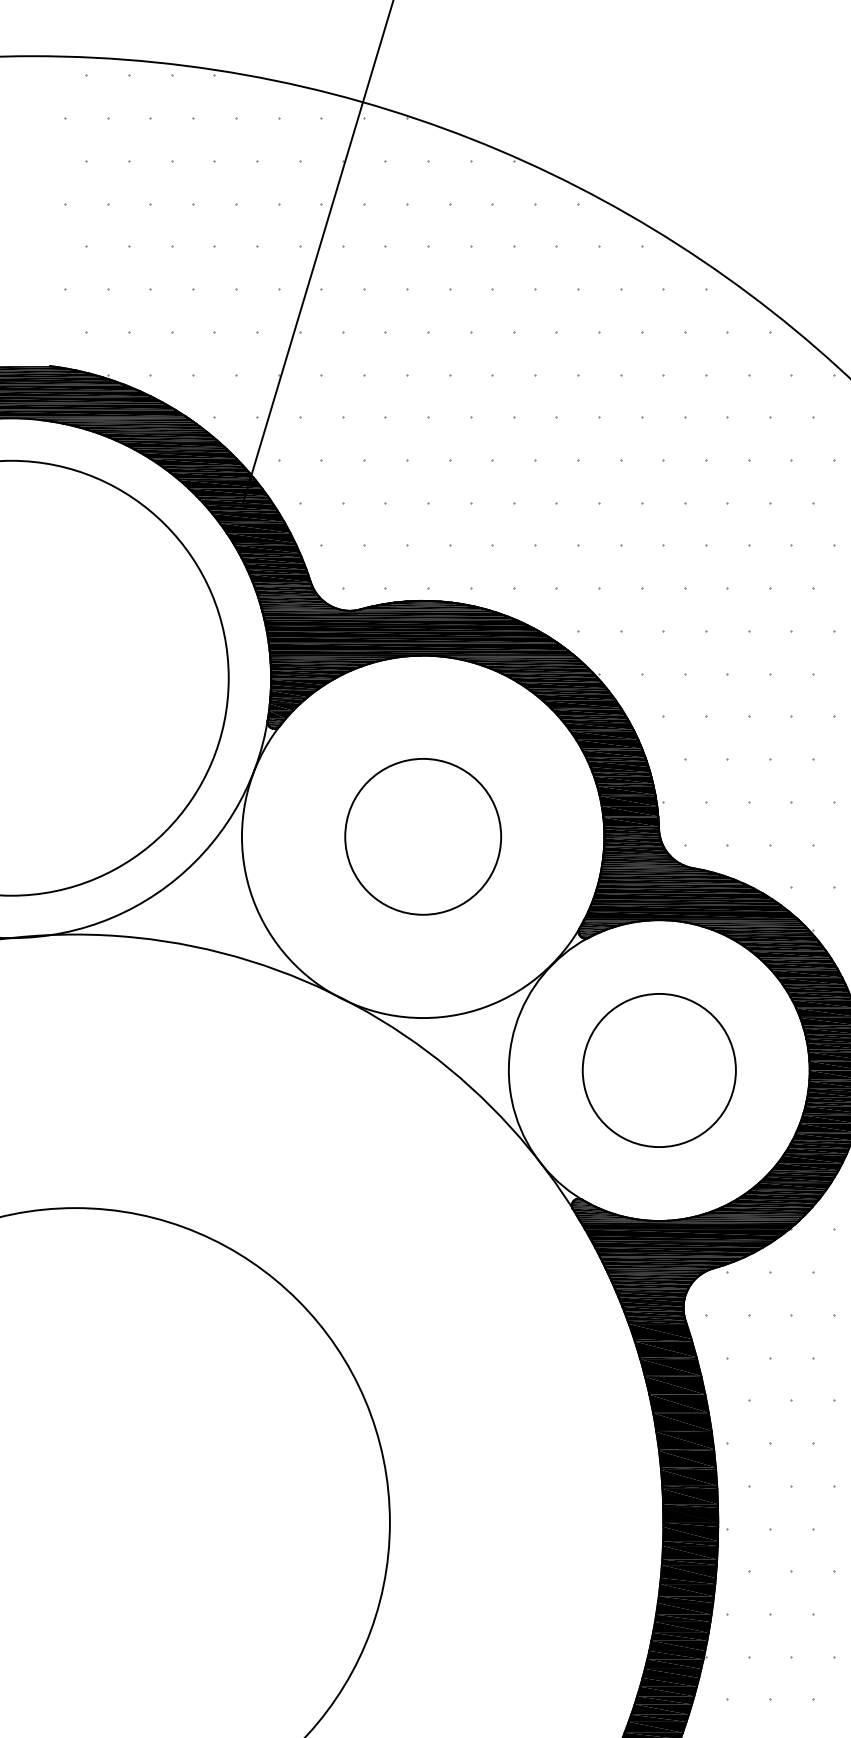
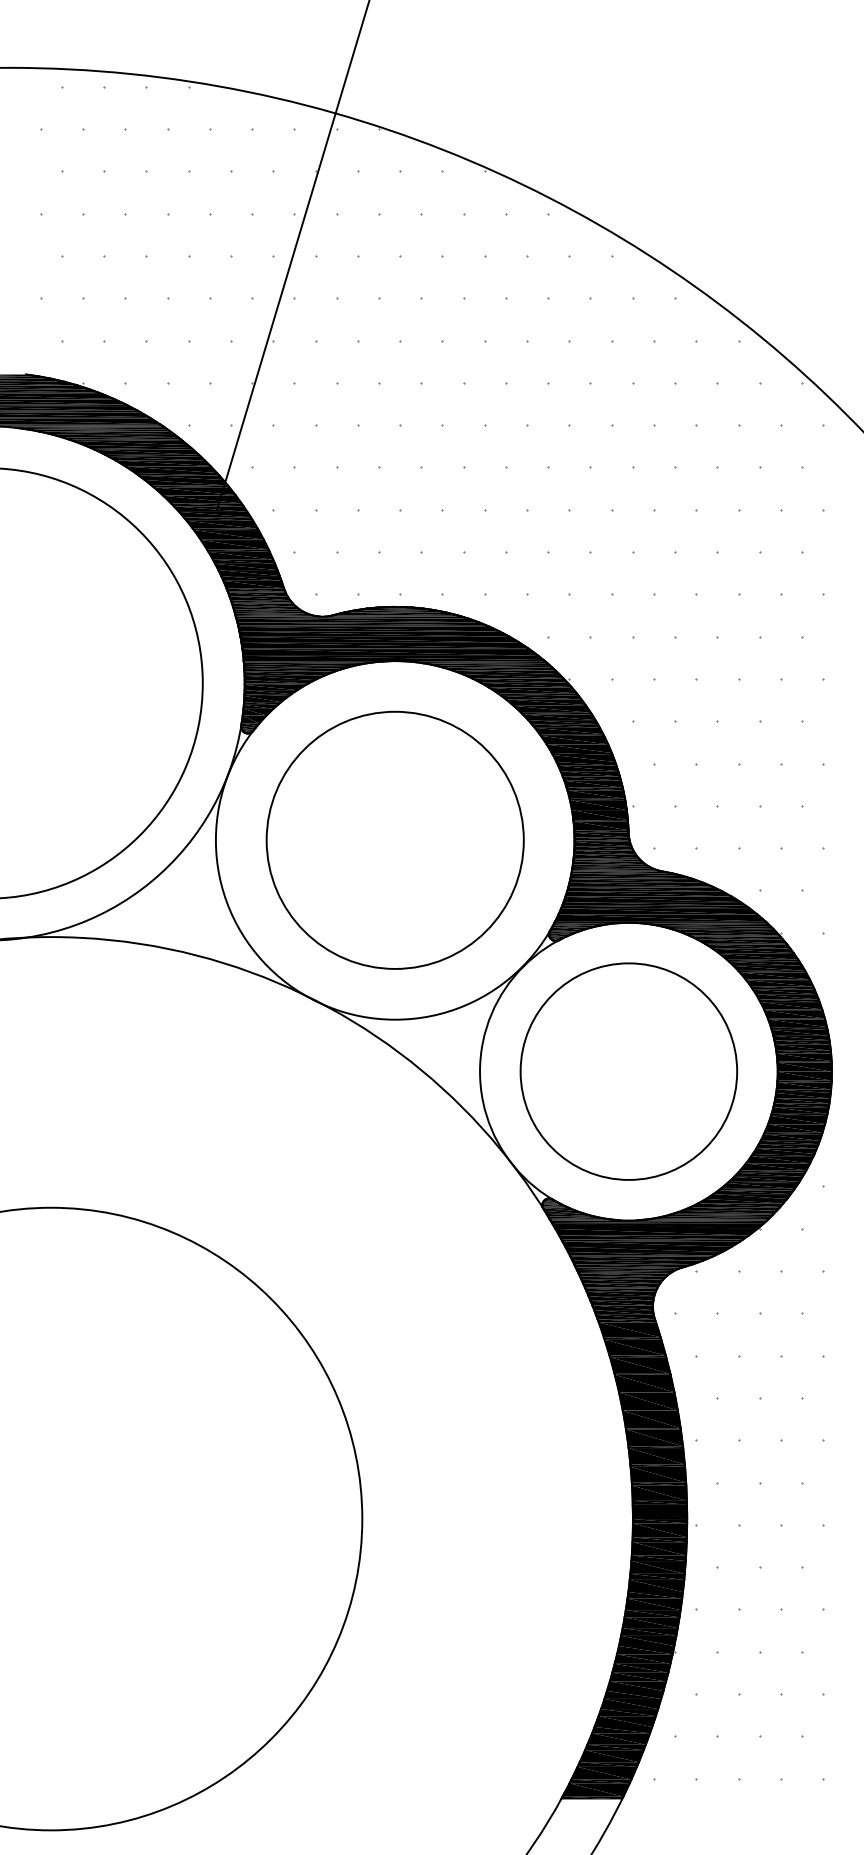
circle: (422, 835) -> (394, 839), size x1.67
circle: (658, 1070) -> (628, 1071), size x1.43

